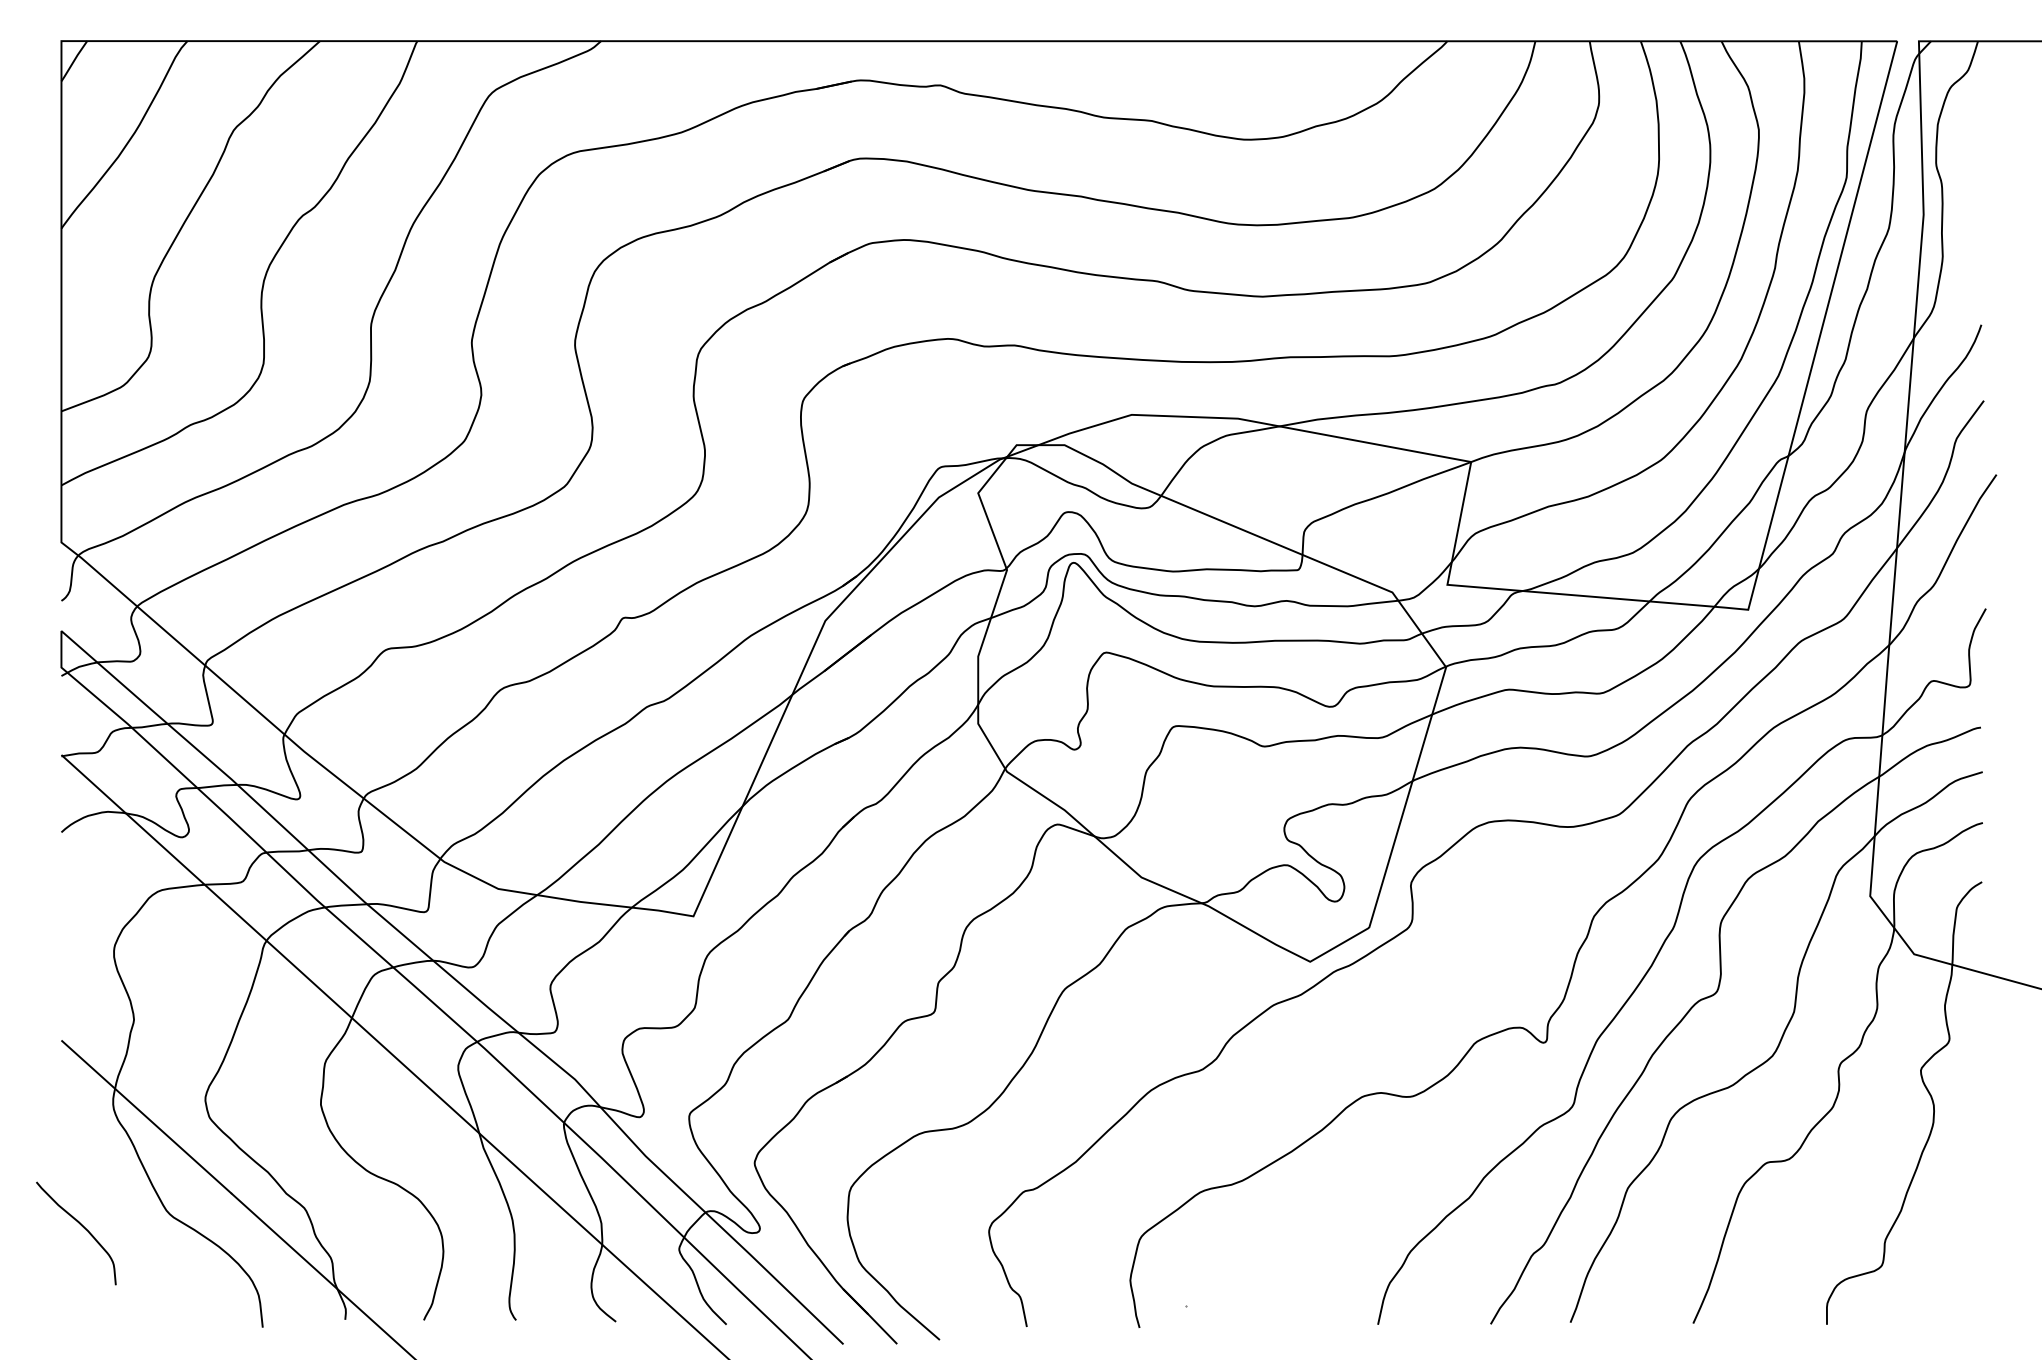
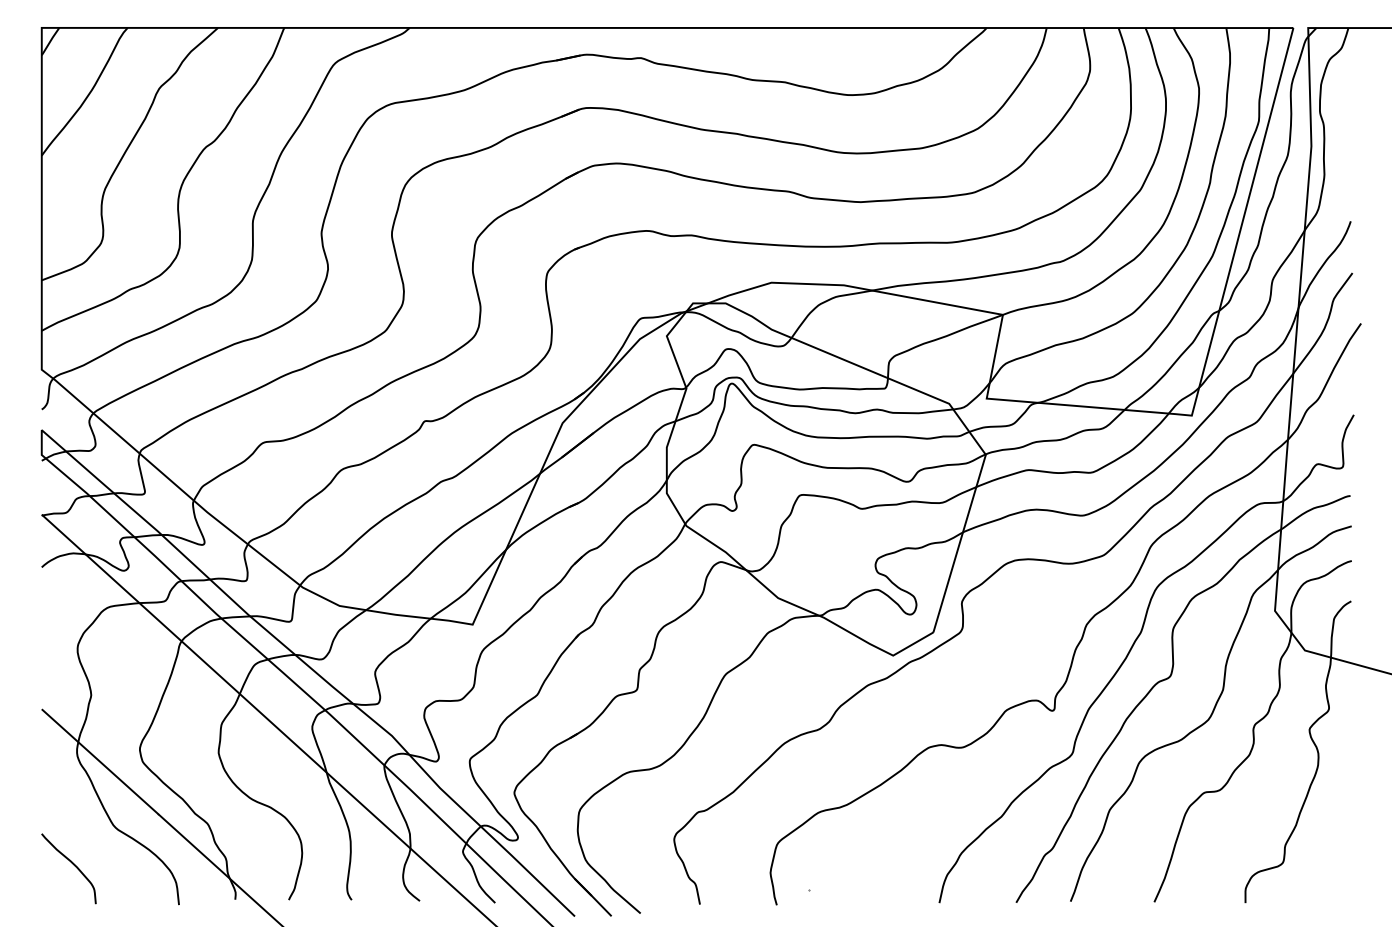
curve: (81, 1227) -> (72, 864), moved

